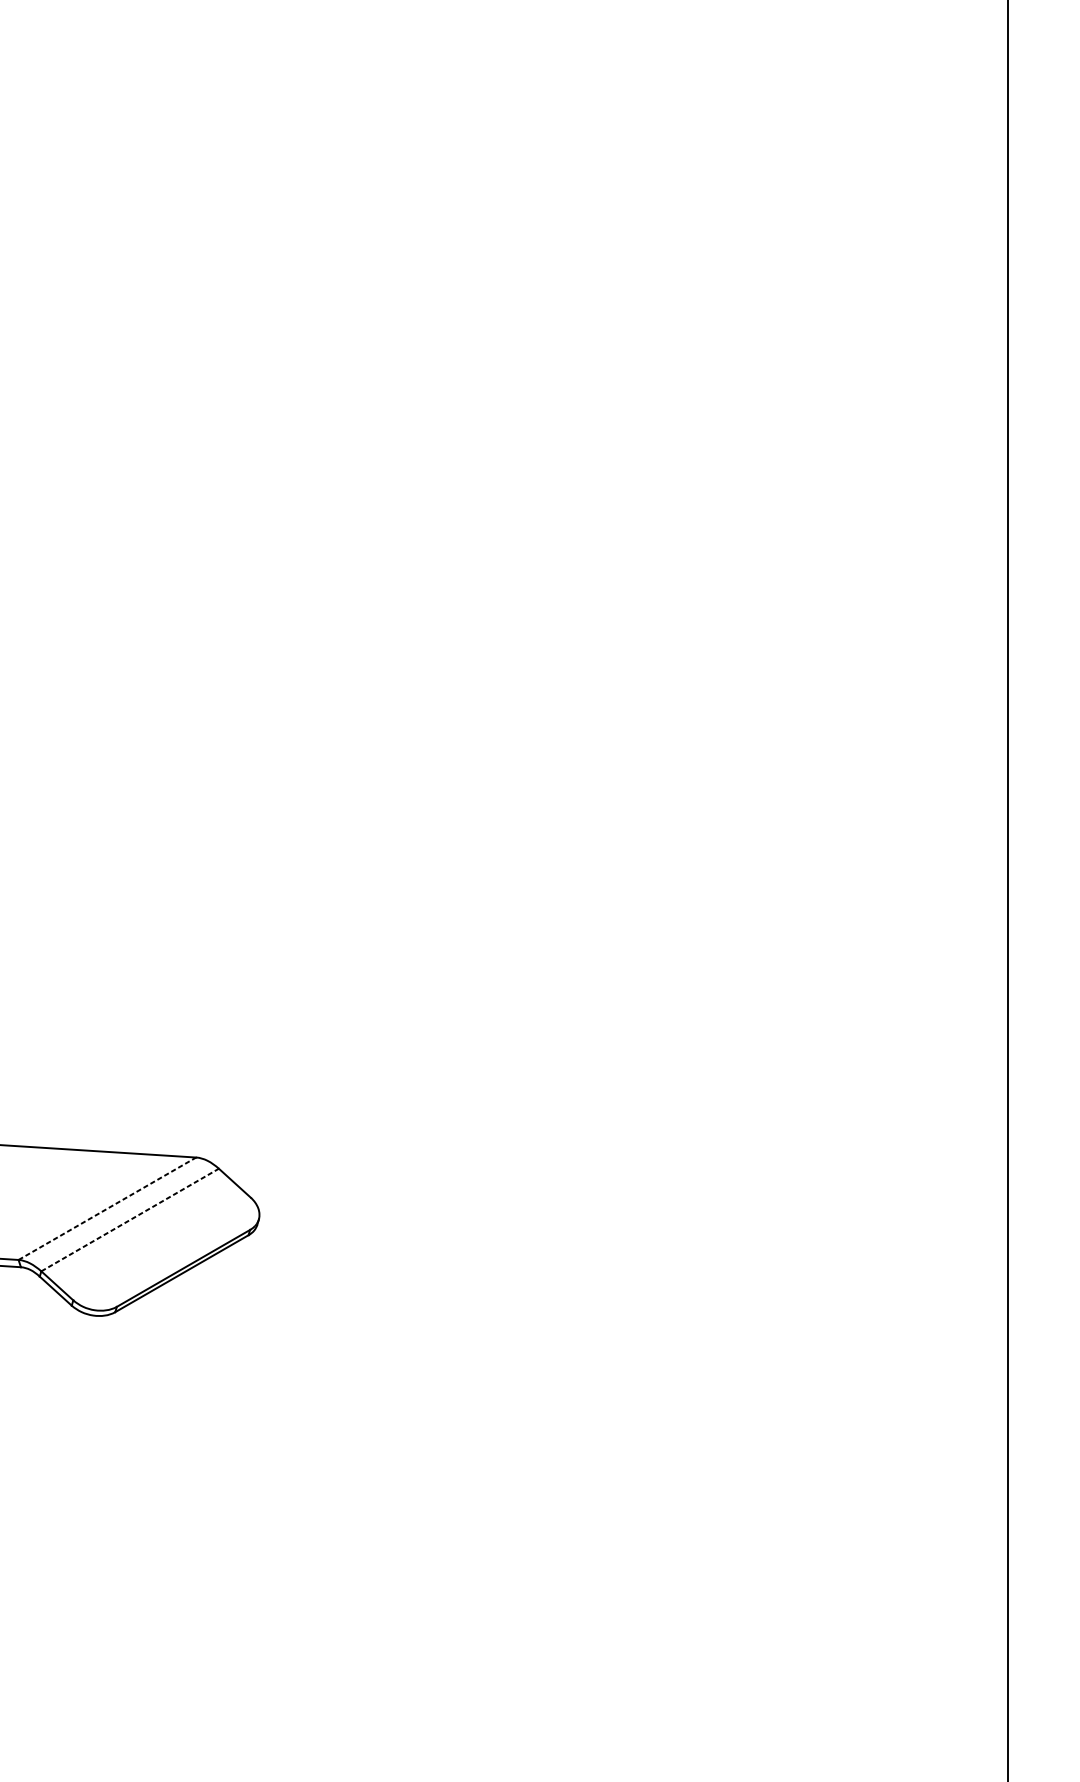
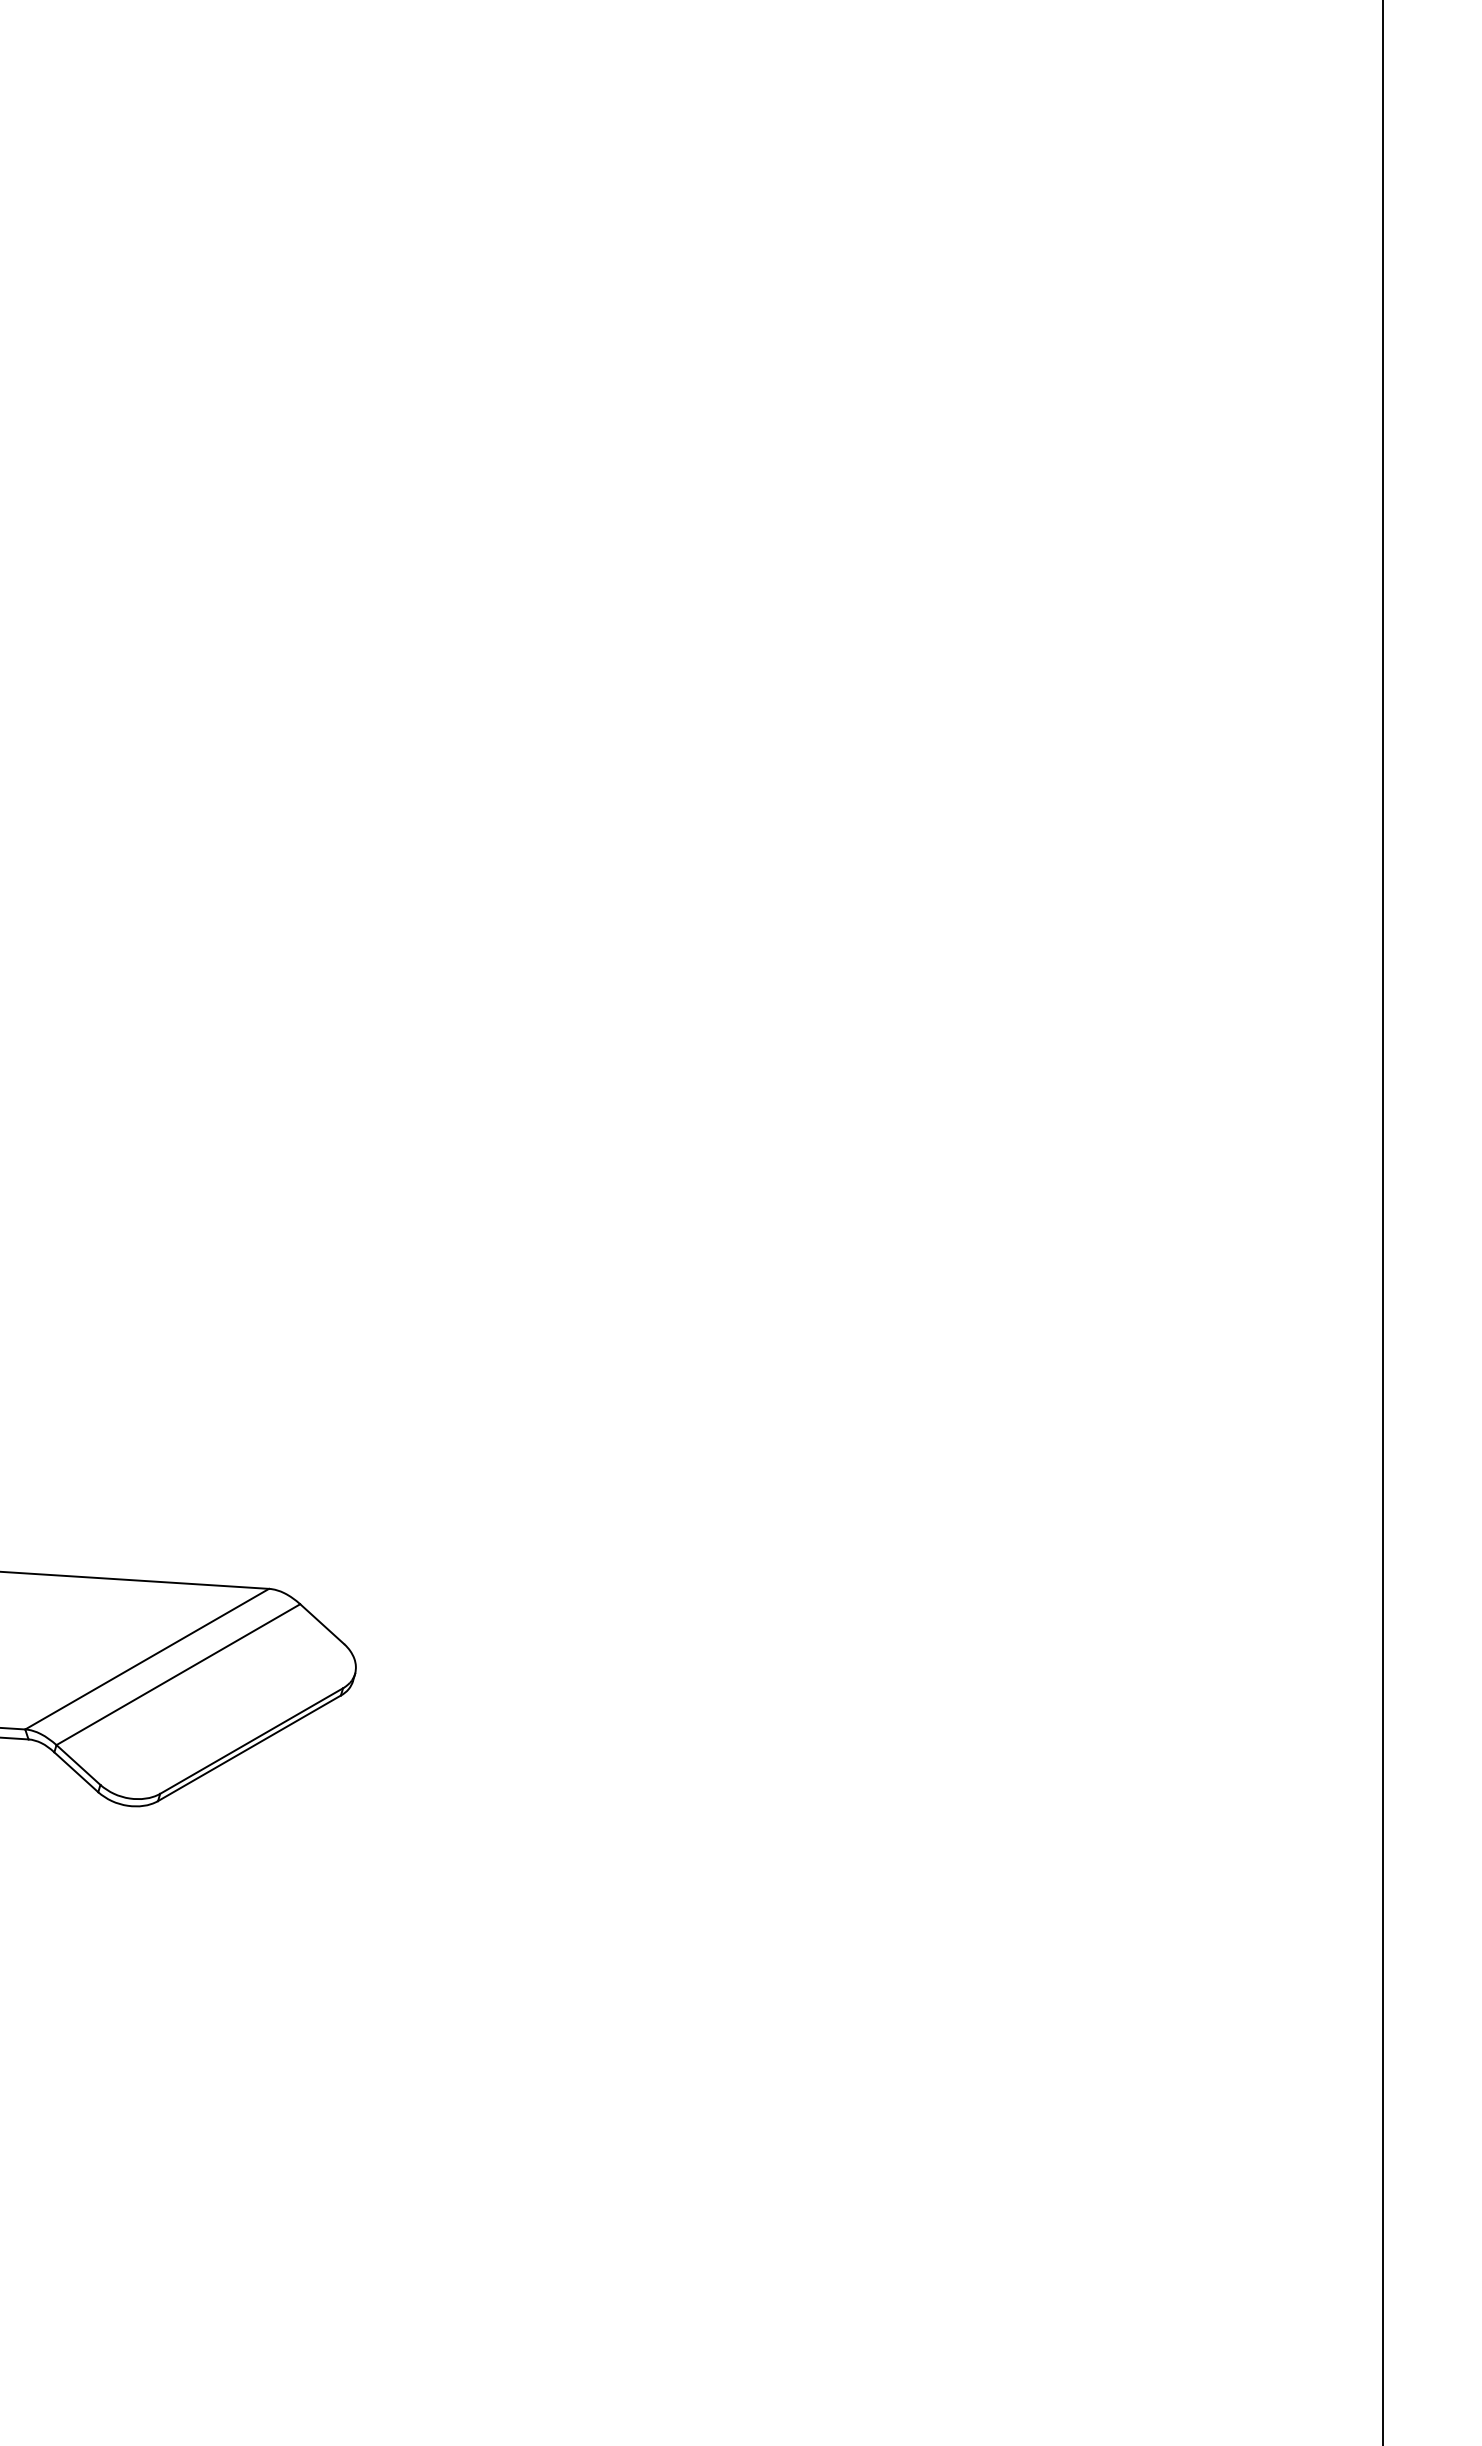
line: (107, 1208) -> (147, 1659), dashed -> solid
line: (130, 1219) -> (178, 1674), dashed -> solid

